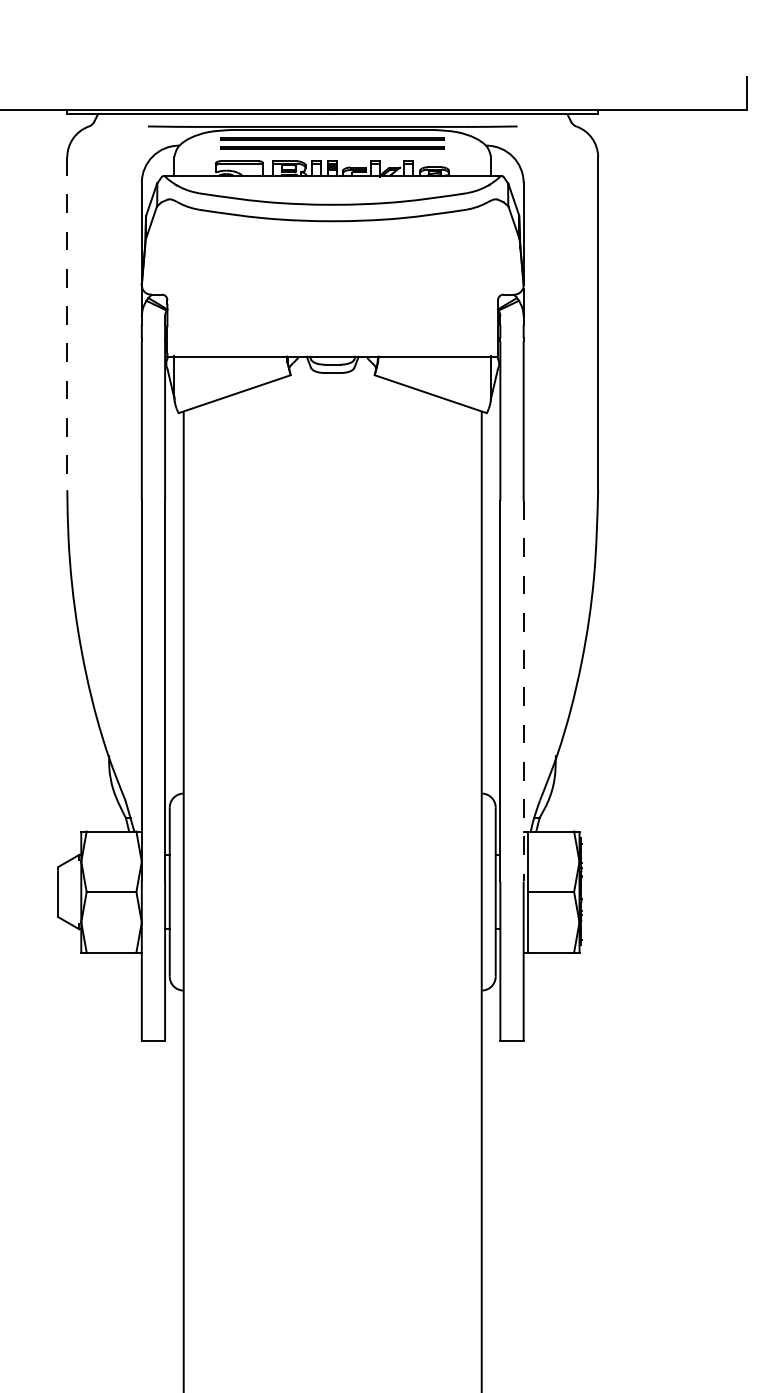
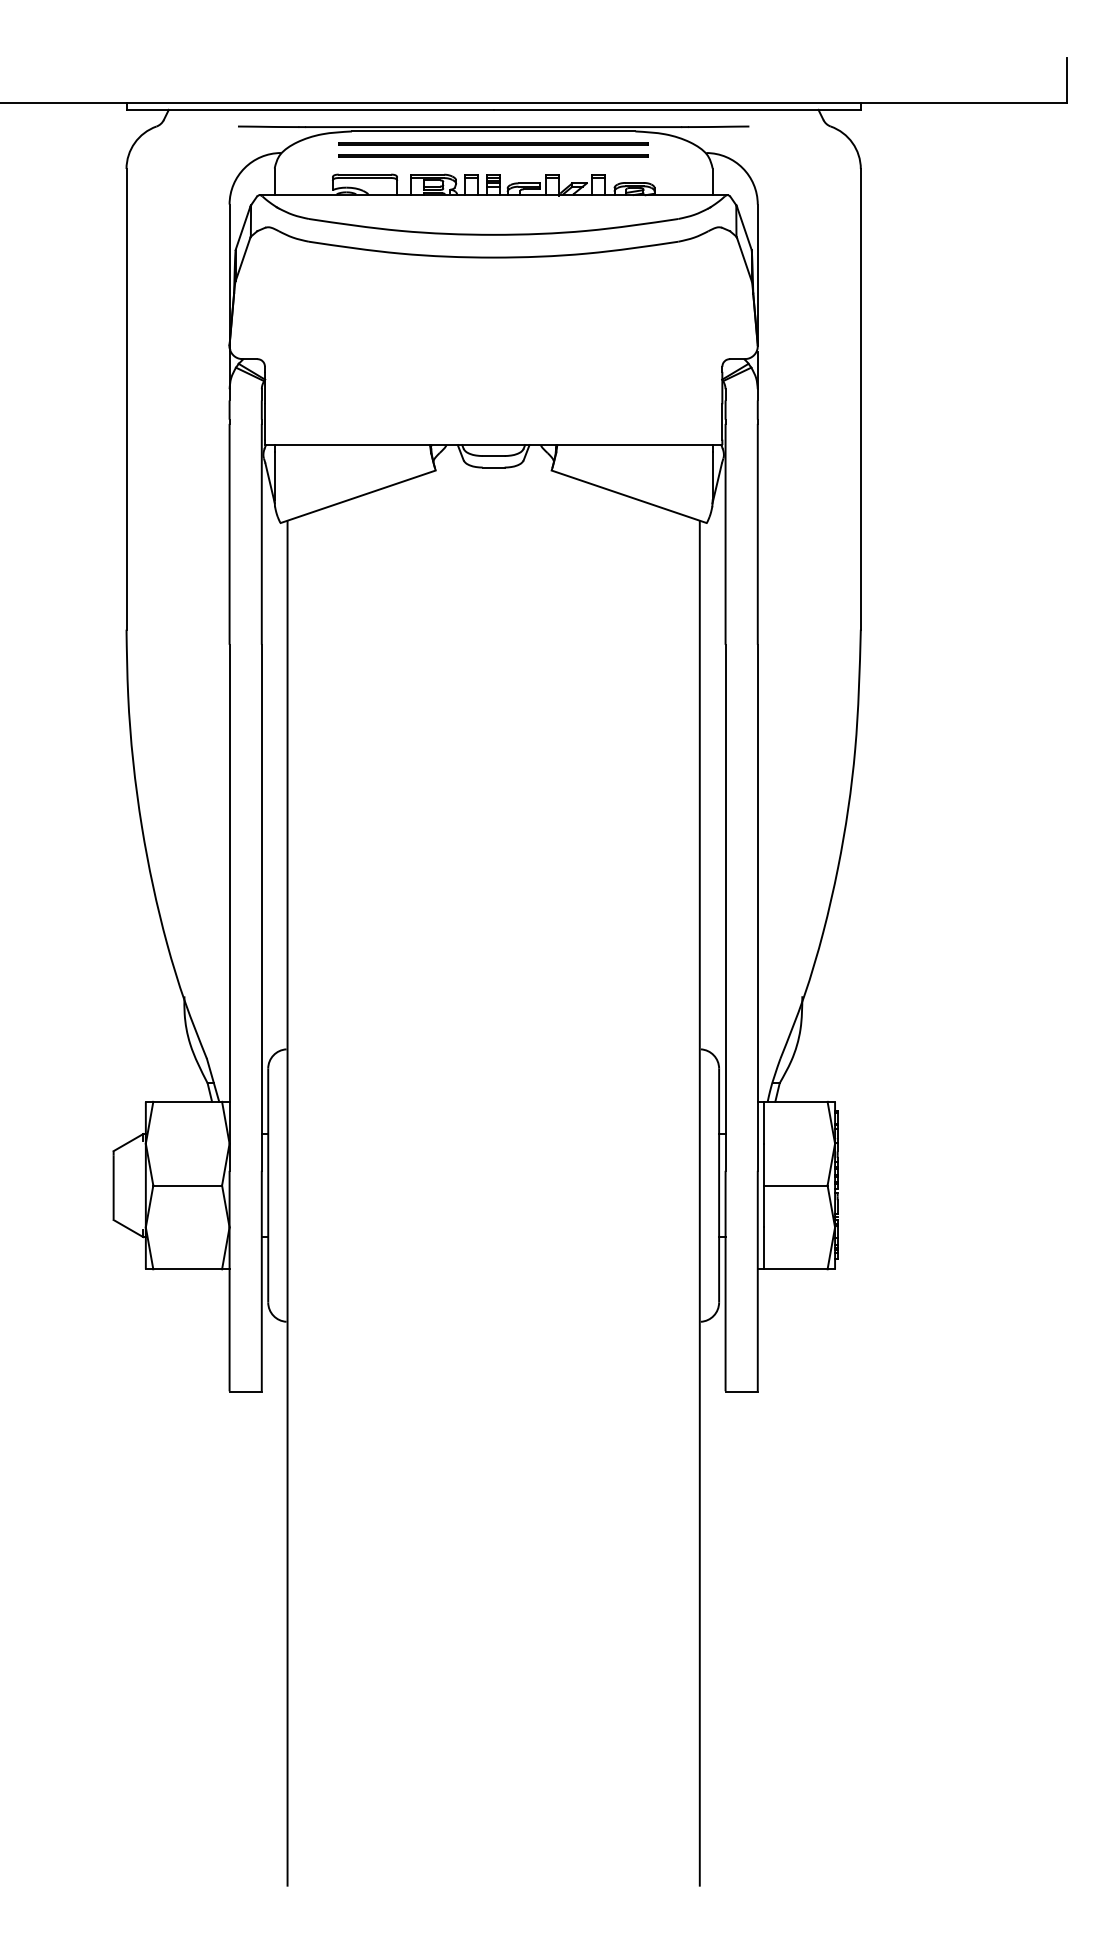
line: (67, 323) -> (126, 399), dashed -> solid
line: (523, 691) -> (757, 907), dashed -> solid

